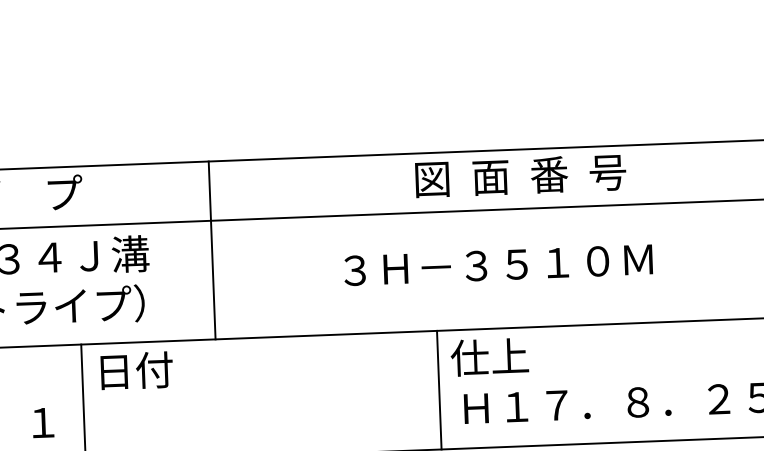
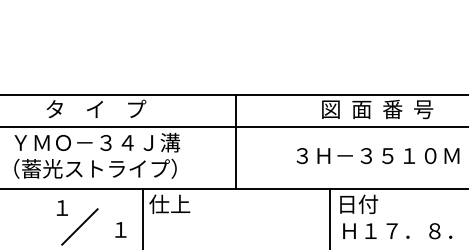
line: (212, 250) -> (236, 142), moved
text: (497, 266) -> (377, 156), moved
text: (489, 357) -> (357, 204), 仕上 -> 日付
text: (133, 371) -> (169, 204), 日付 -> 仕上

